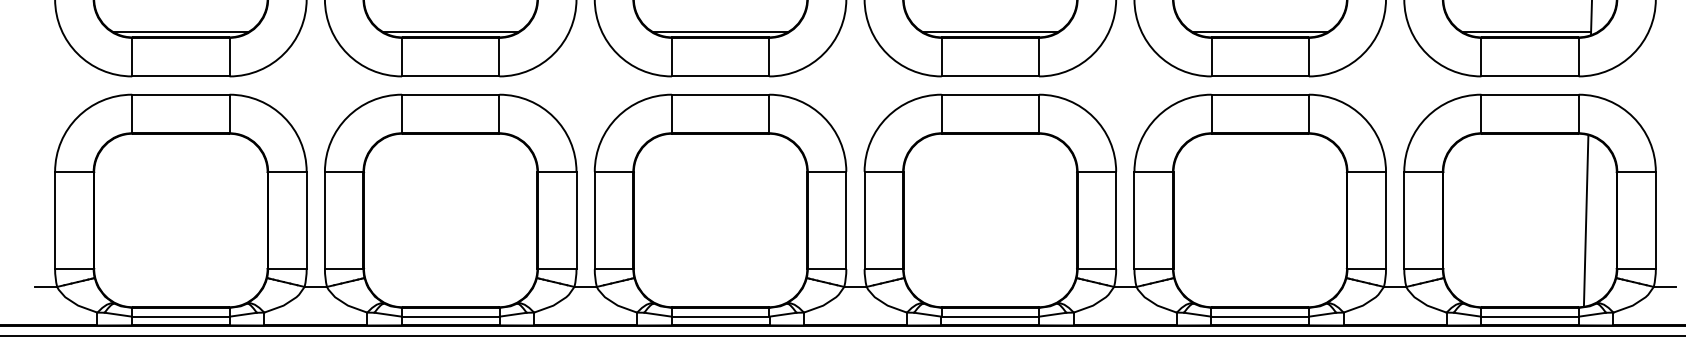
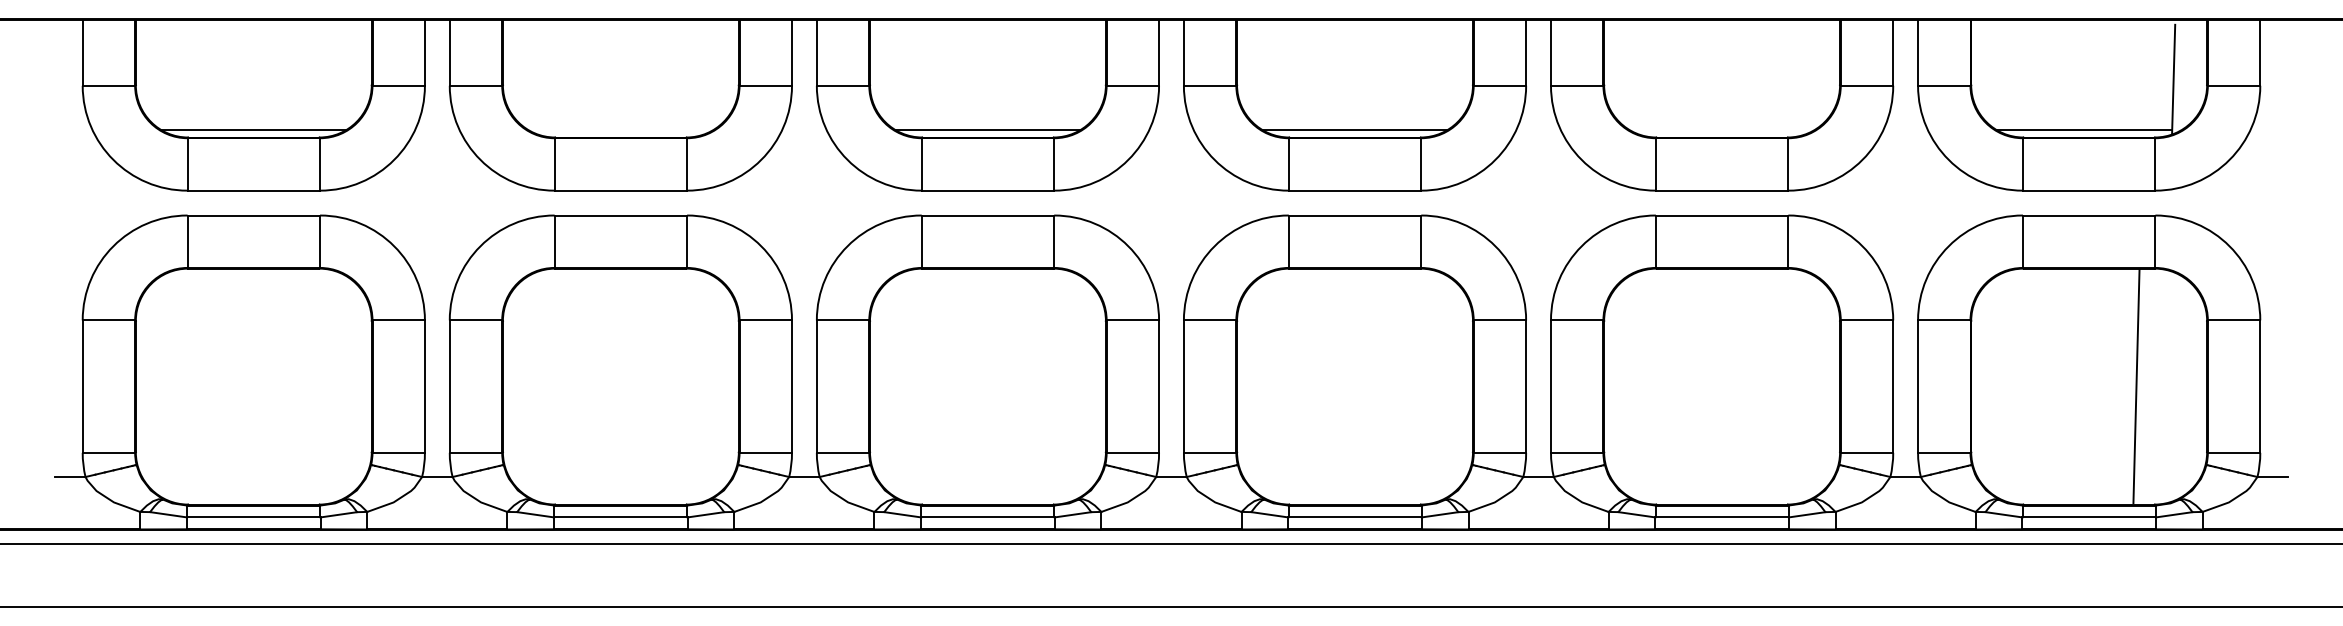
line: (450, 32) -> (620, 130), removed
line: (1260, 32) -> (1722, 130), removed
line: (1586, 221) -> (2136, 386), moved

